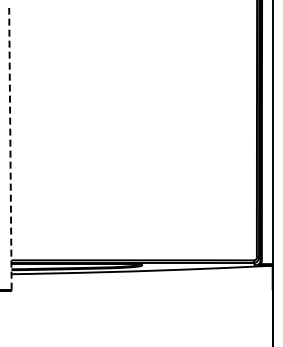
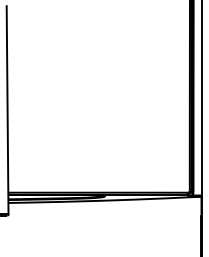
line: (10, 148) -> (7, 110), dashed -> solid

